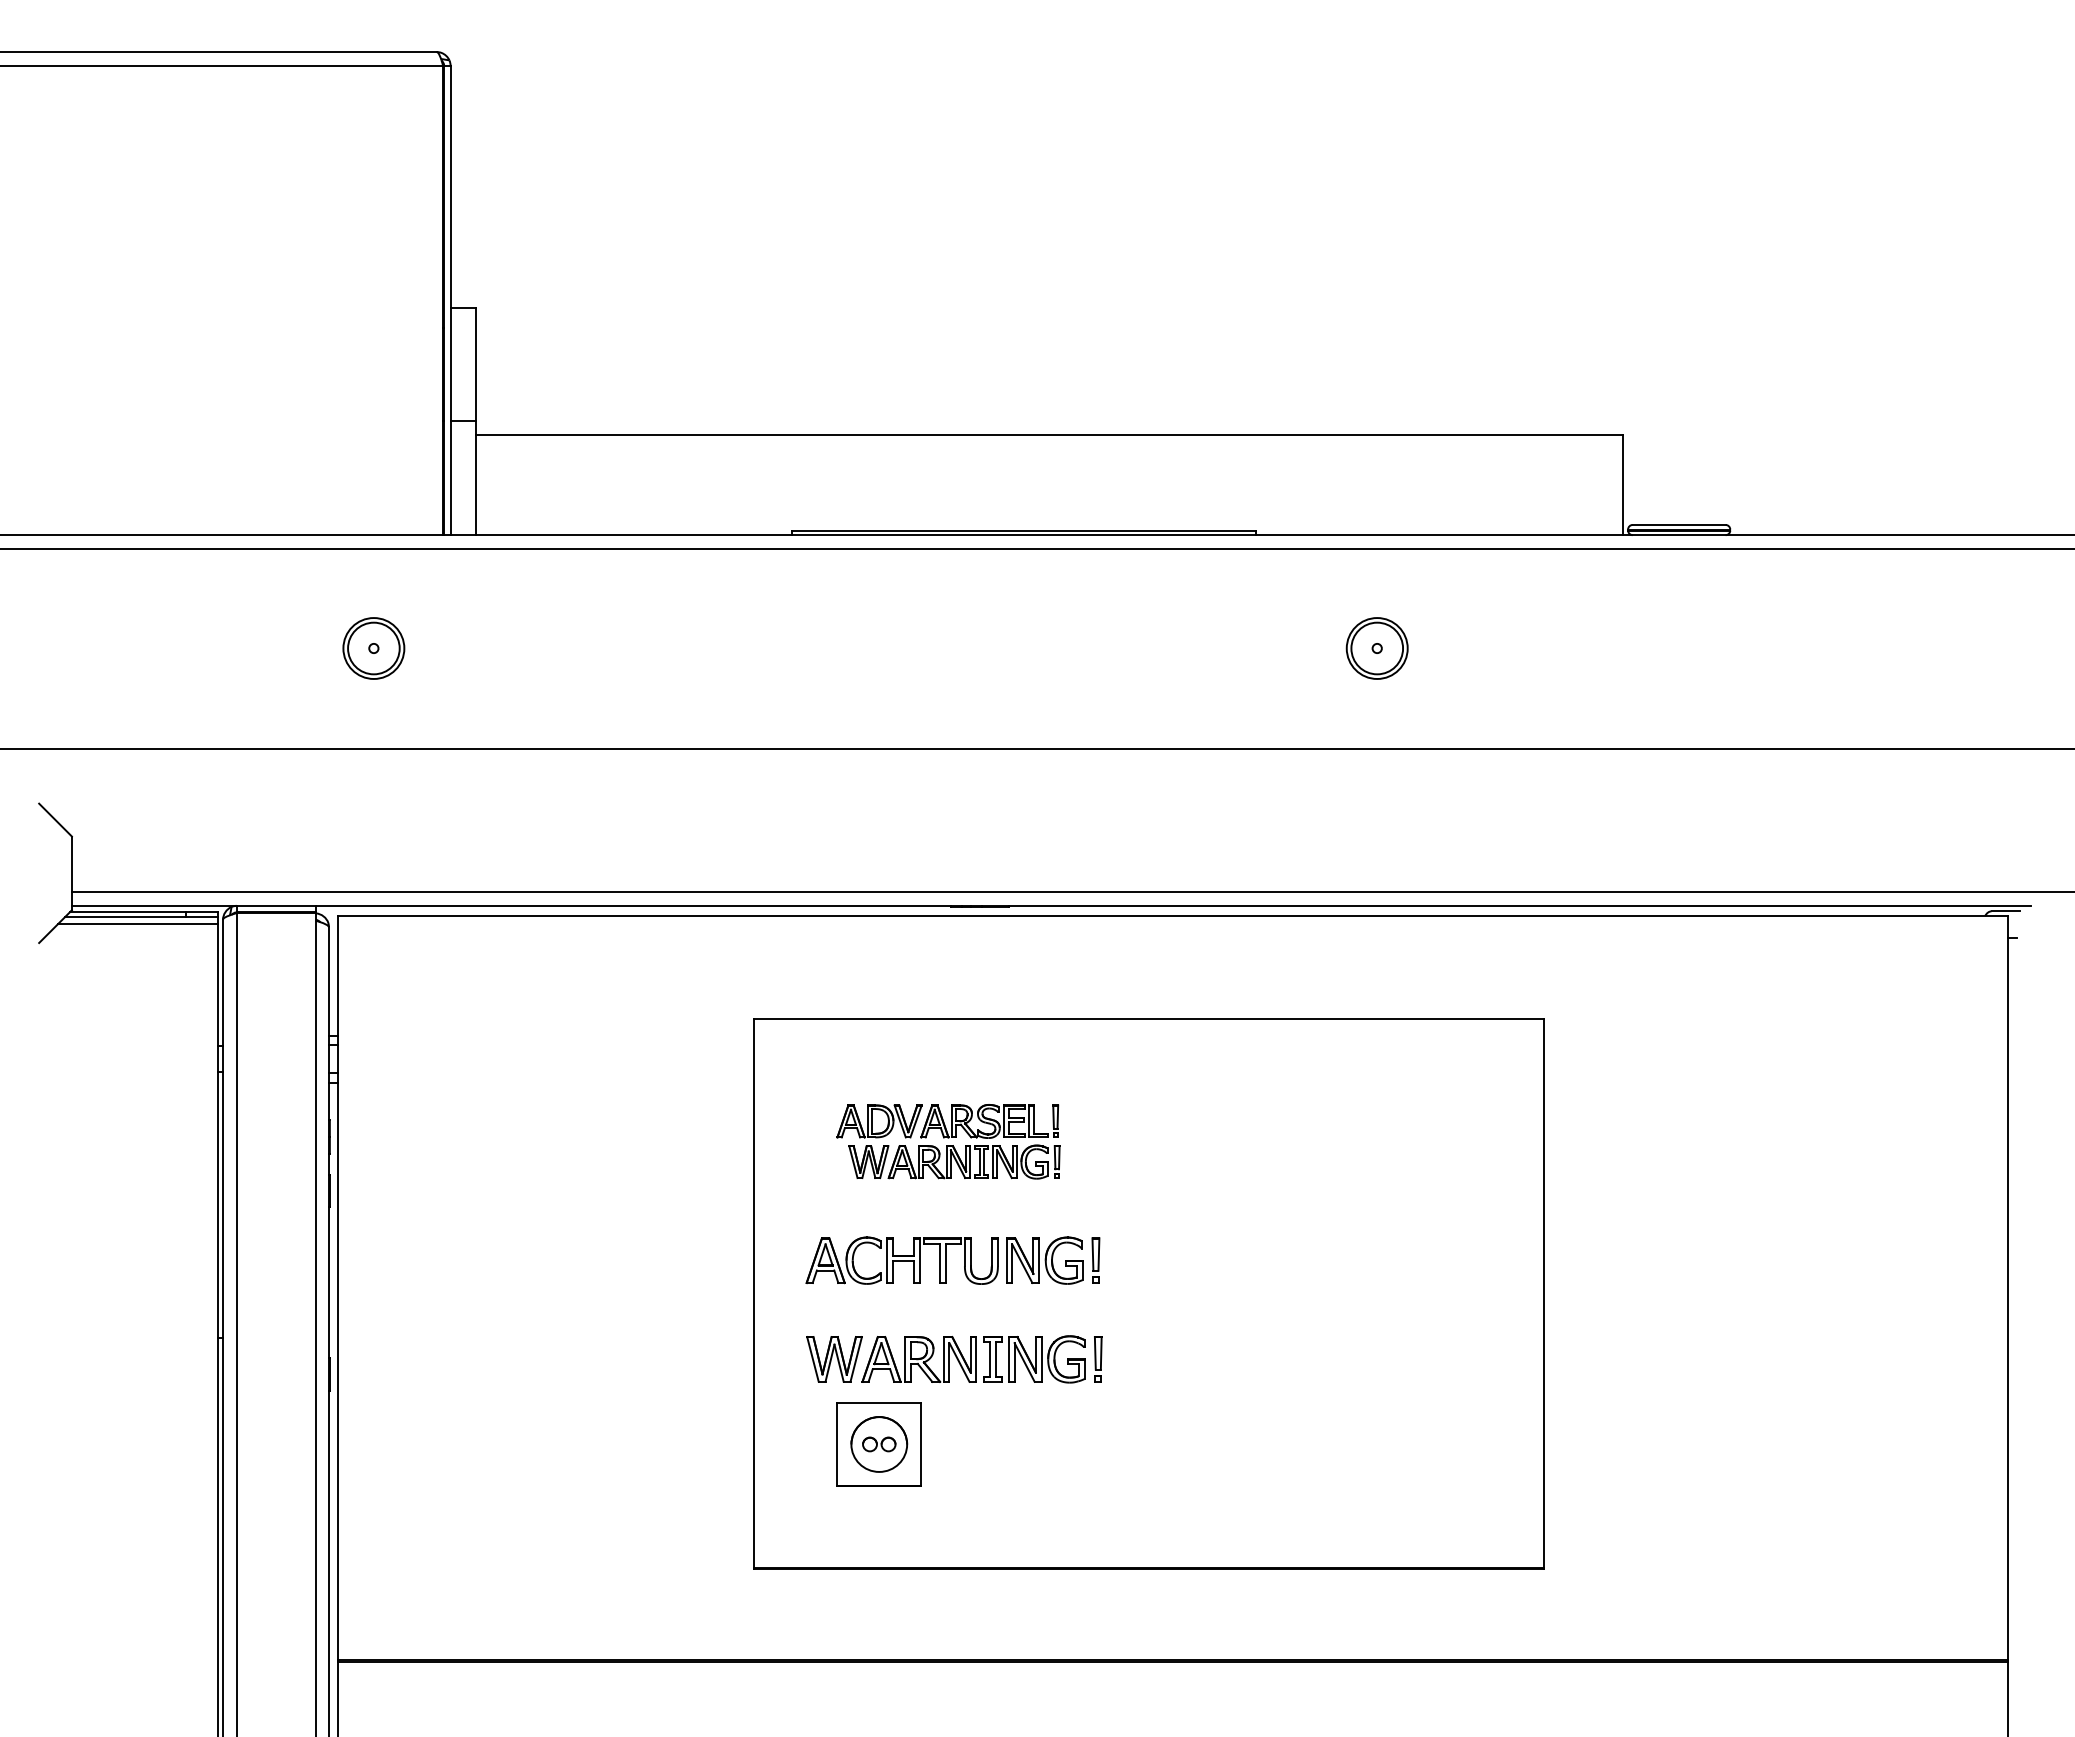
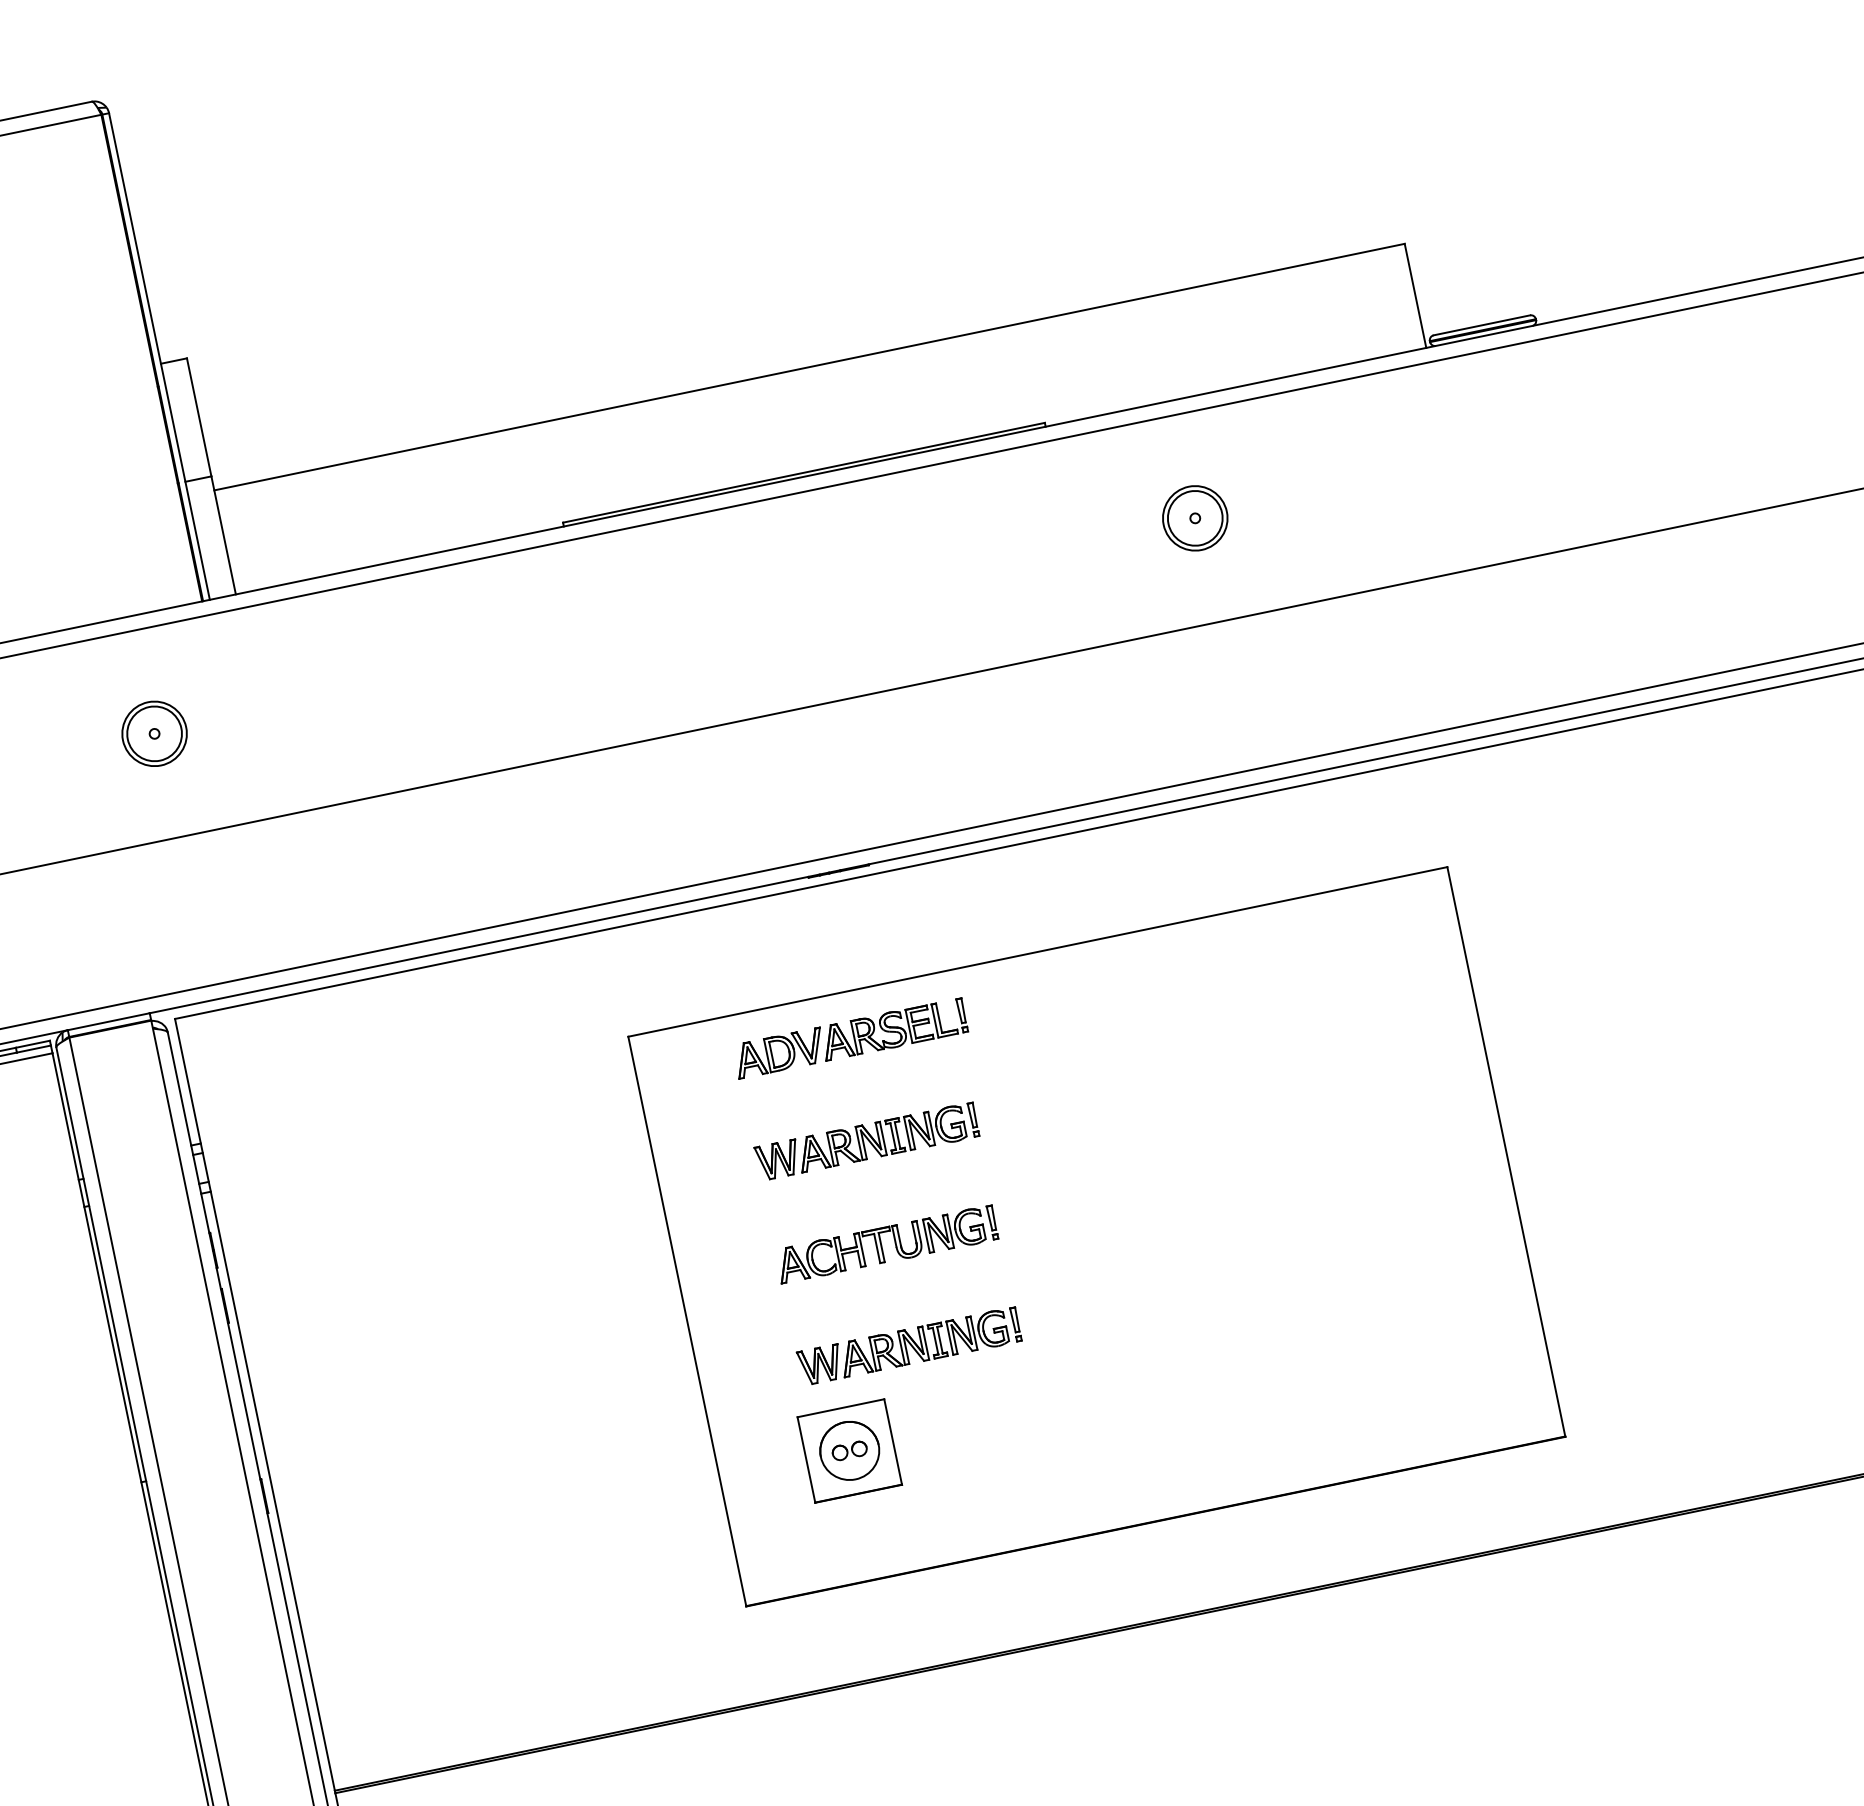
part: (947, 1121) -> (850, 1038), moved
part: (952, 1260) -> (886, 1244), size x0.71
part: (954, 1359) -> (909, 1346), size x0.71

